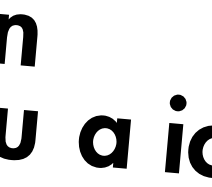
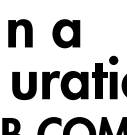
part: (97, 47) -> (66, 33), added
fill: (149, 136) -> (99, 80), added
fill: (62, 138) -> (51, 85), added

